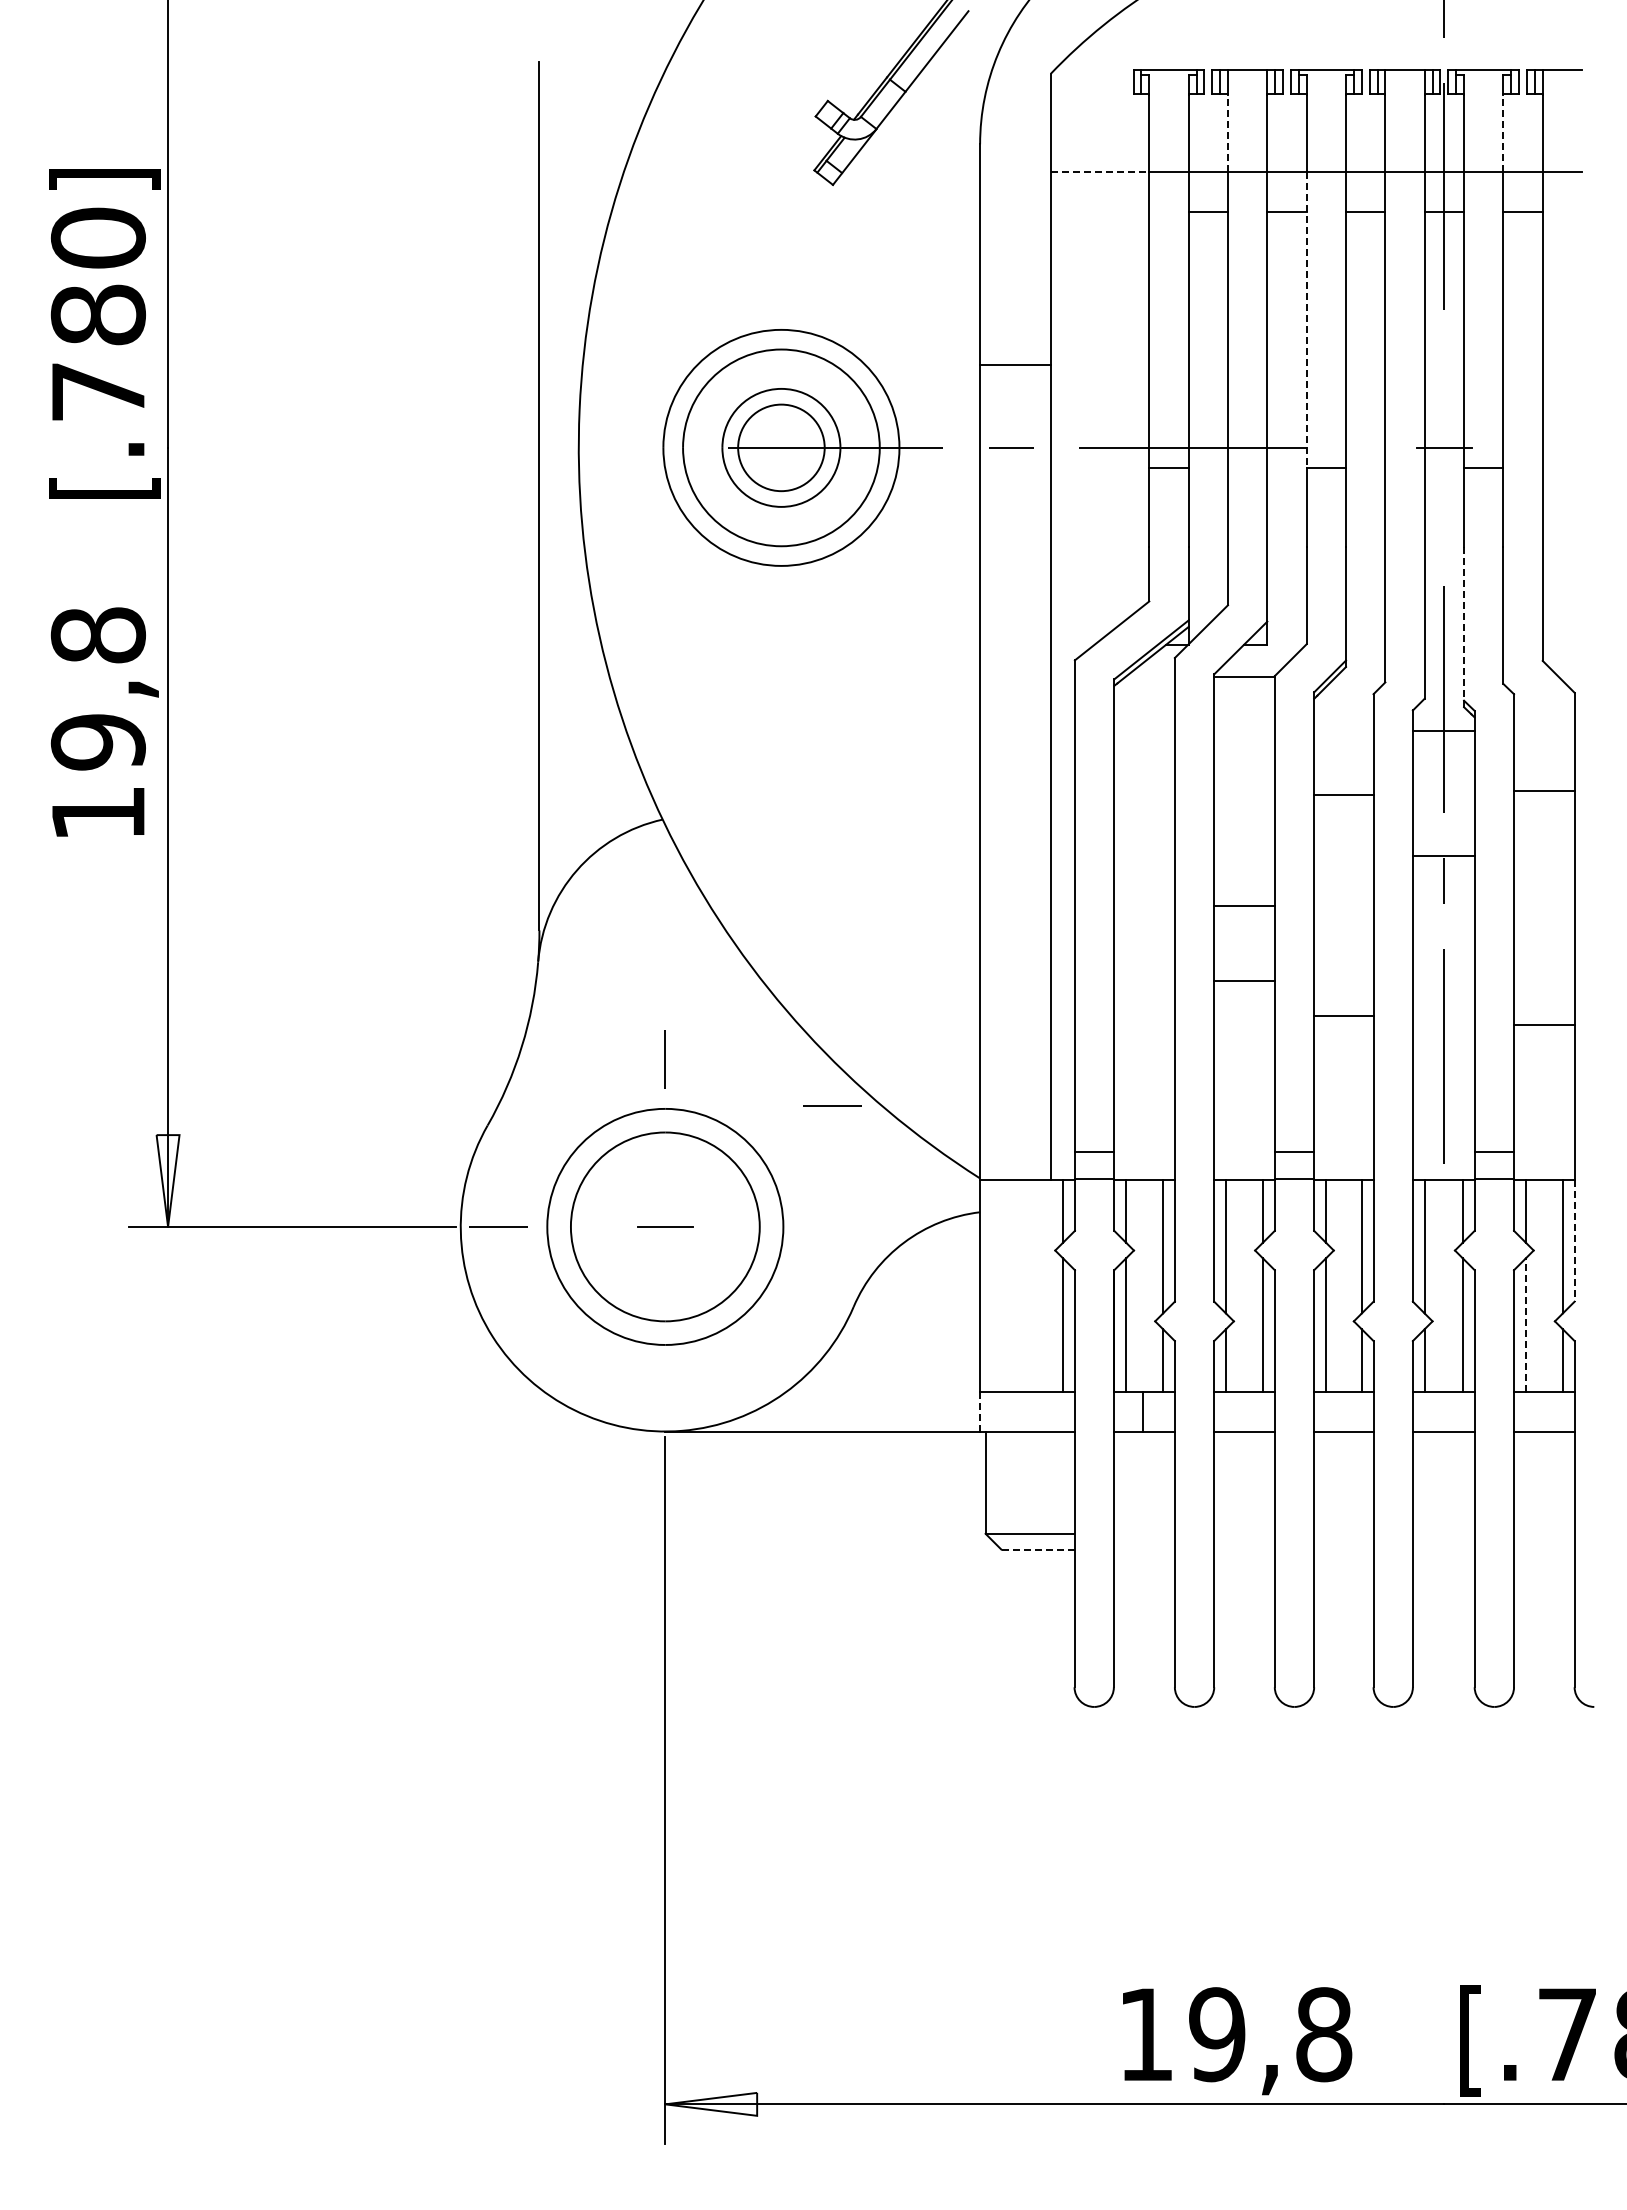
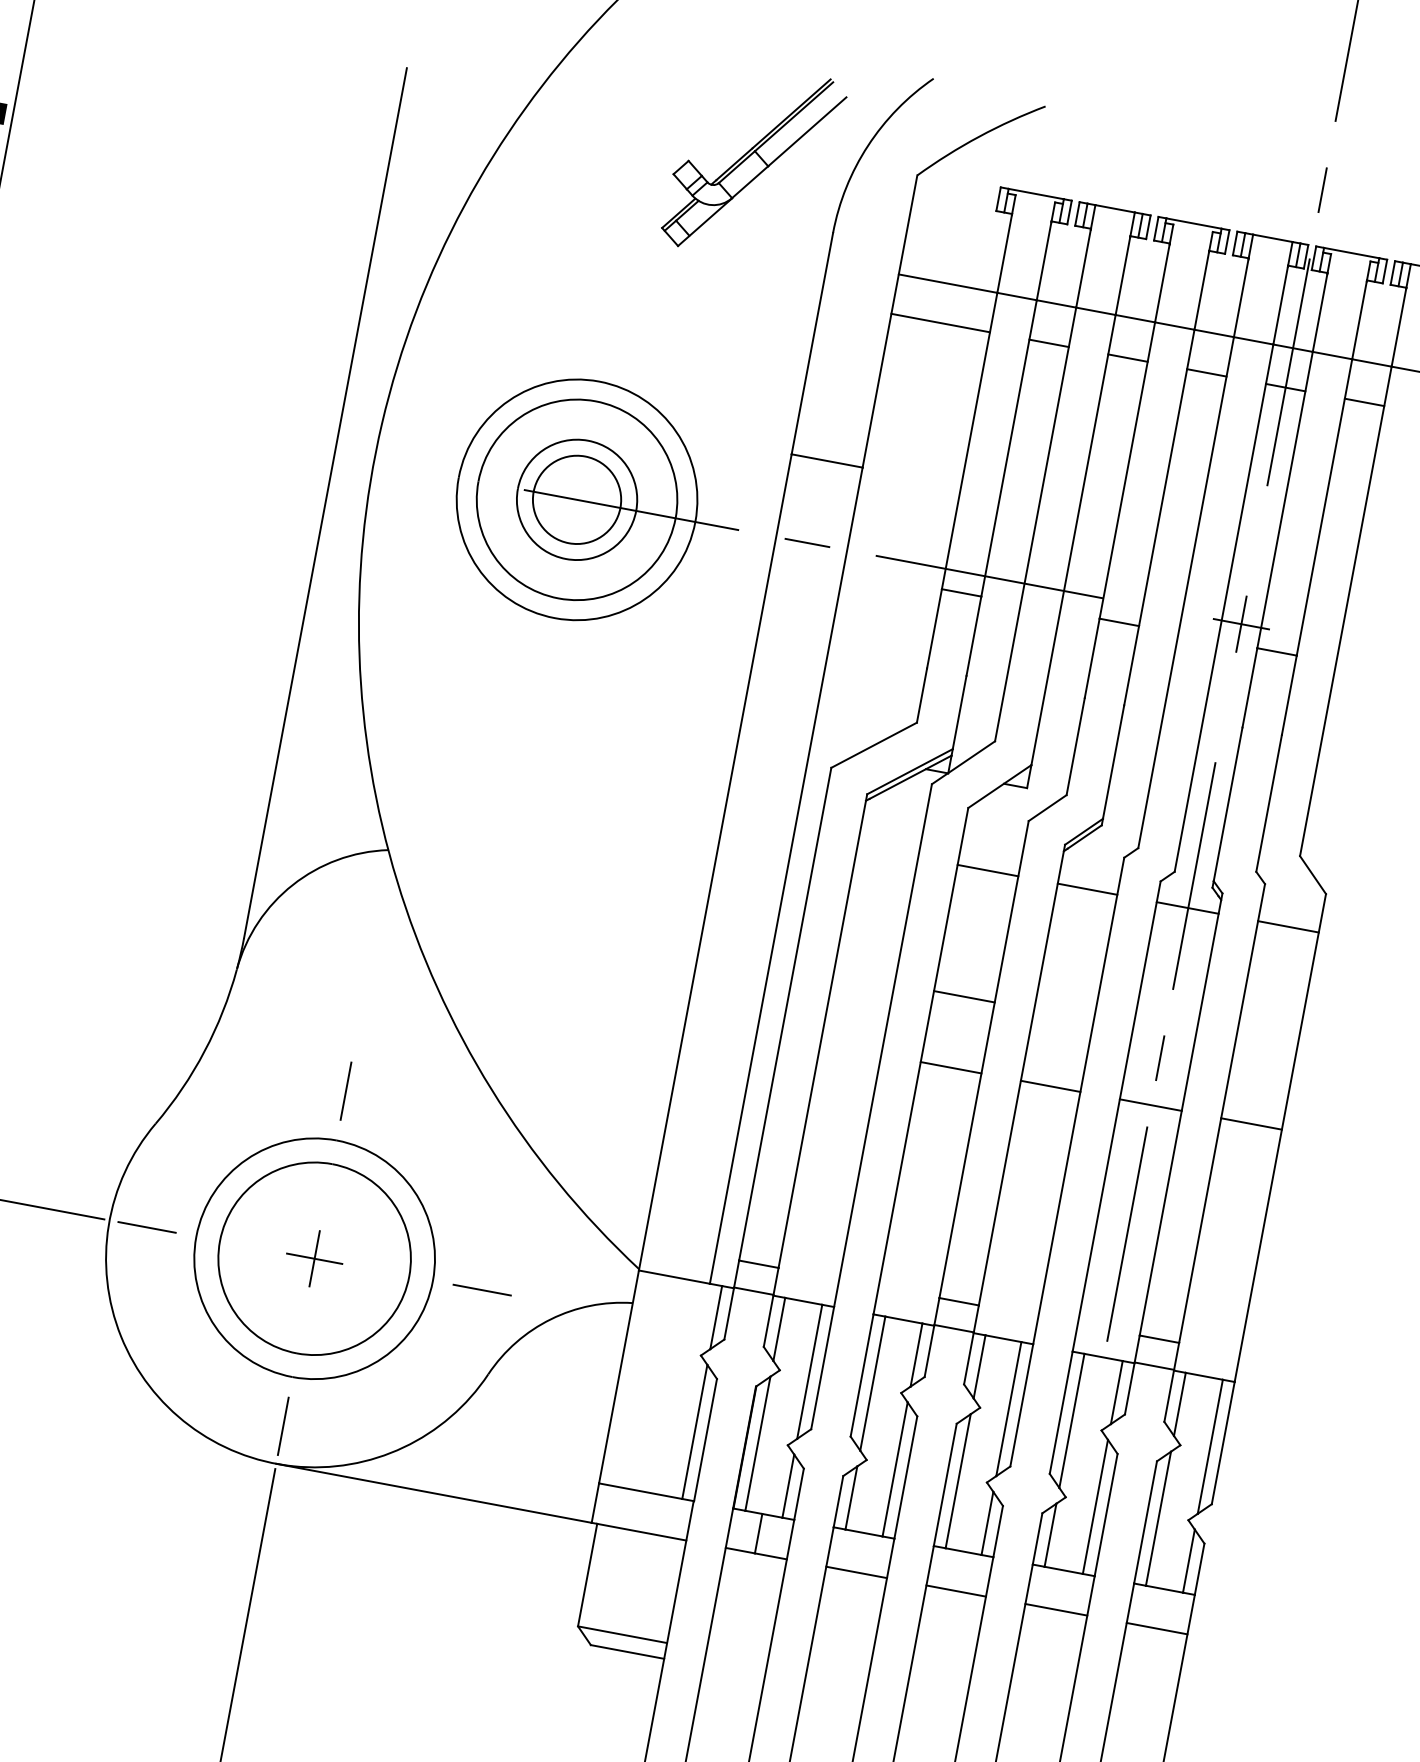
line: (1227, 133) -> (1083, 268), dashed -> solid
line: (1503, 133) -> (1359, 320), dashed -> solid
line: (1100, 172) -> (948, 283), dashed -> solid
line: (1099, 211) -> (940, 322), added
line: (1306, 320) -> (1127, 470), dashed -> solid
line: (1444, 447) -> (1241, 623), added
line: (1464, 624) -> (1228, 804), dashed -> solid
line: (1244, 677) -> (987, 870), moved
line: (1544, 791) -> (1288, 927), moved
line: (1343, 795) -> (1087, 889), moved
line: (1443, 855) -> (1150, 1104), moved
line: (1244, 906) -> (964, 997), moved
line: (1244, 980) -> (951, 1067), moved
line: (1343, 1015) -> (1050, 1085), moved
line: (1544, 1024) -> (1251, 1123), moved
line: (832, 1105) -> (482, 1289), moved
line: (665, 1226) -> (314, 1258), added
line: (1574, 1240) -> (1223, 1442), dashed -> solid
line: (1525, 1325) -> (1158, 1518), dashed -> solid
line: (665, 1393) -> (283, 1425), added
line: (980, 1411) -> (595, 1502), dashed -> solid
line: (1037, 1549) -> (627, 1651), dashed -> solid

